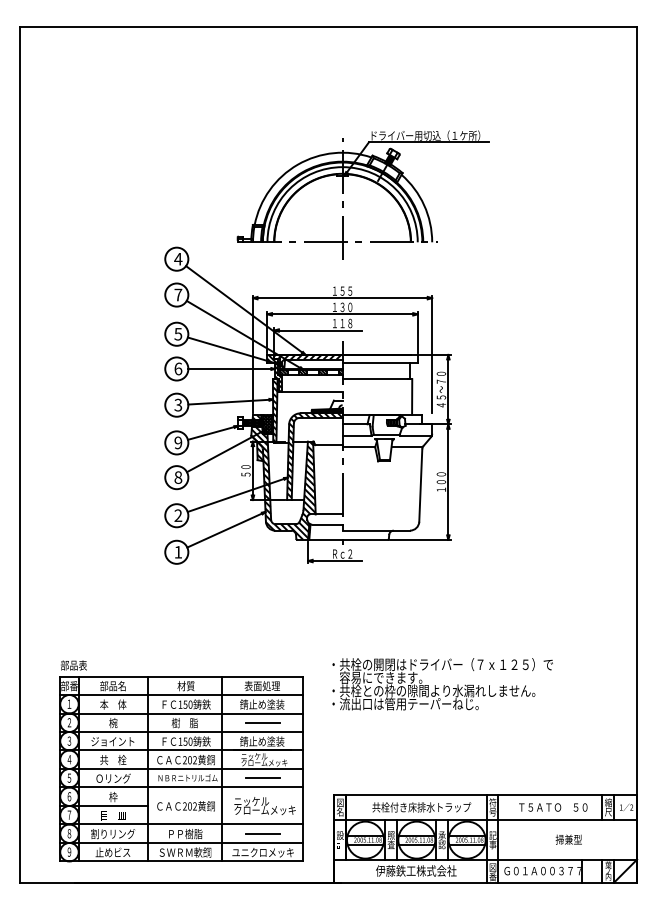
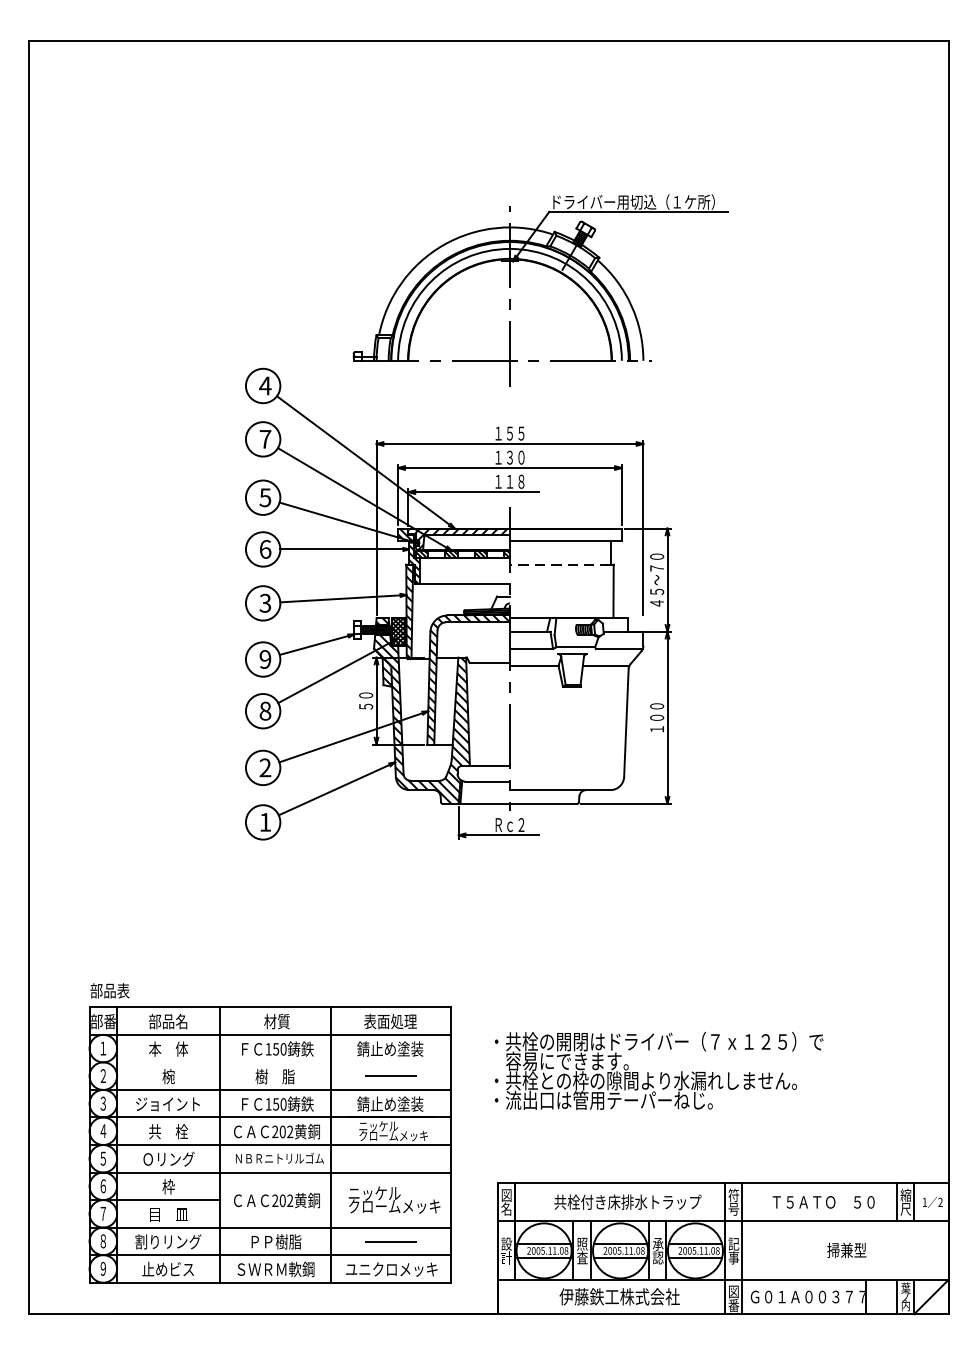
line: (376, 379) -> (560, 565), solid -> dashed
text: (442, 684) -> (658, 1071), moved
line: (181, 713) -> (270, 1062), removed
line: (262, 778) -> (390, 1159), removed

